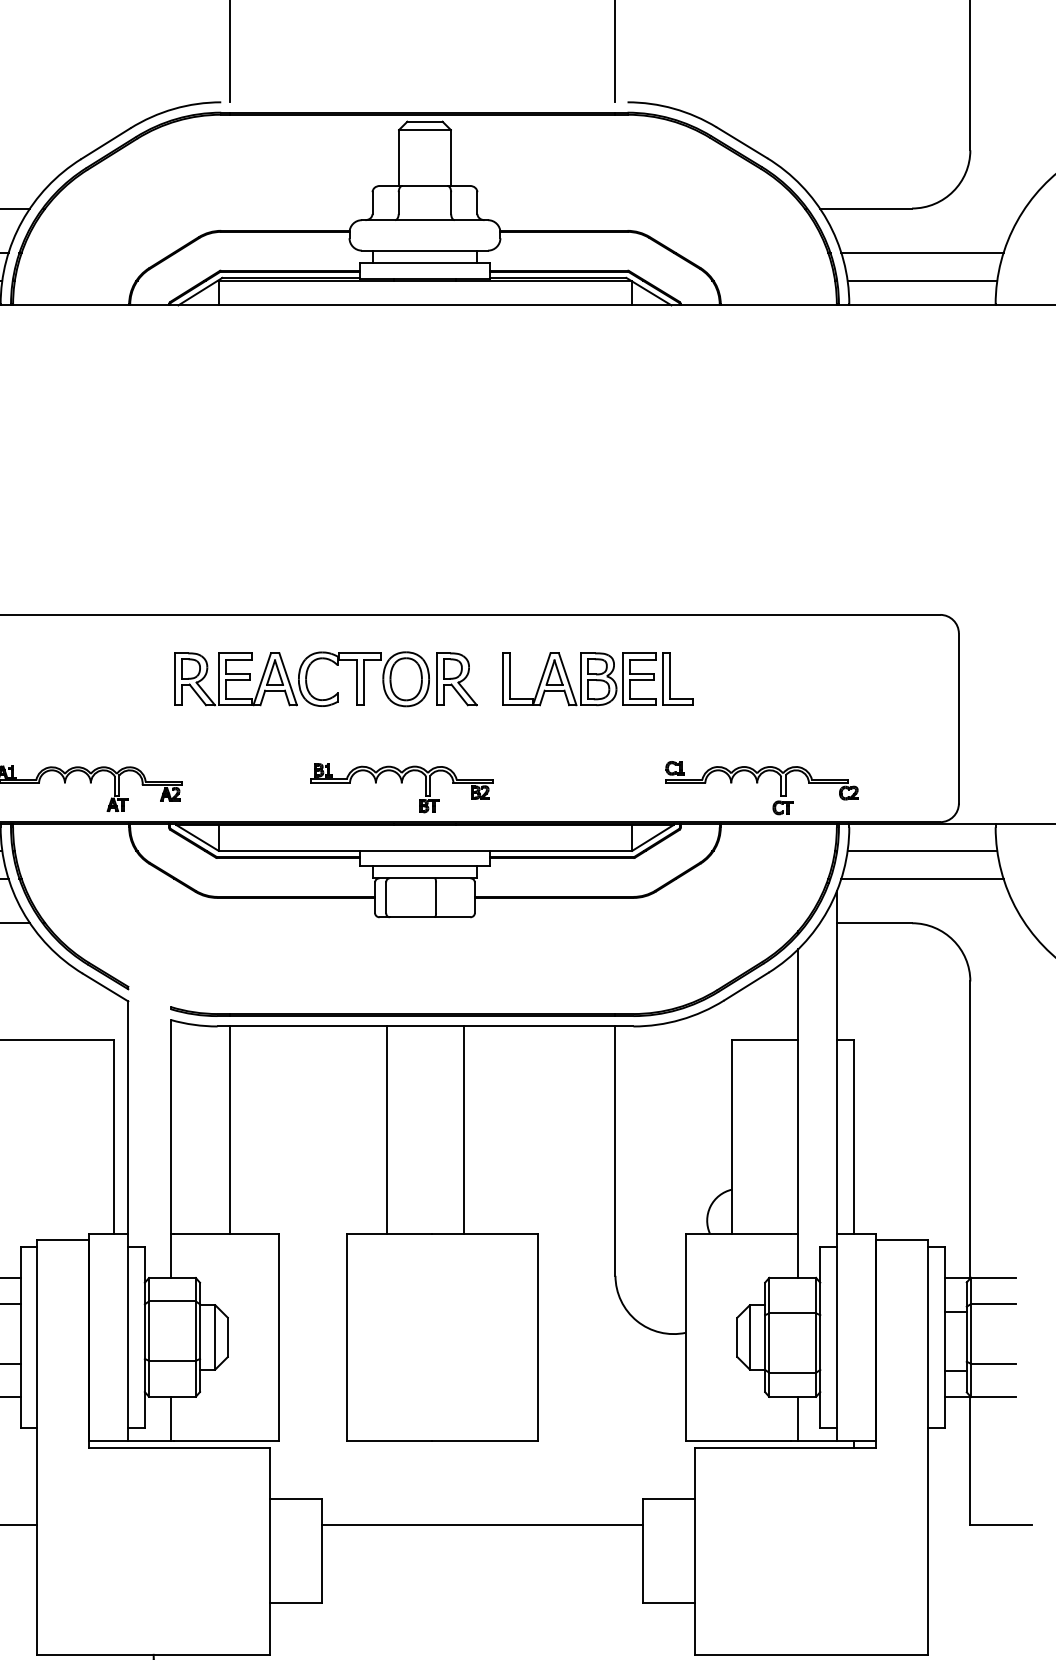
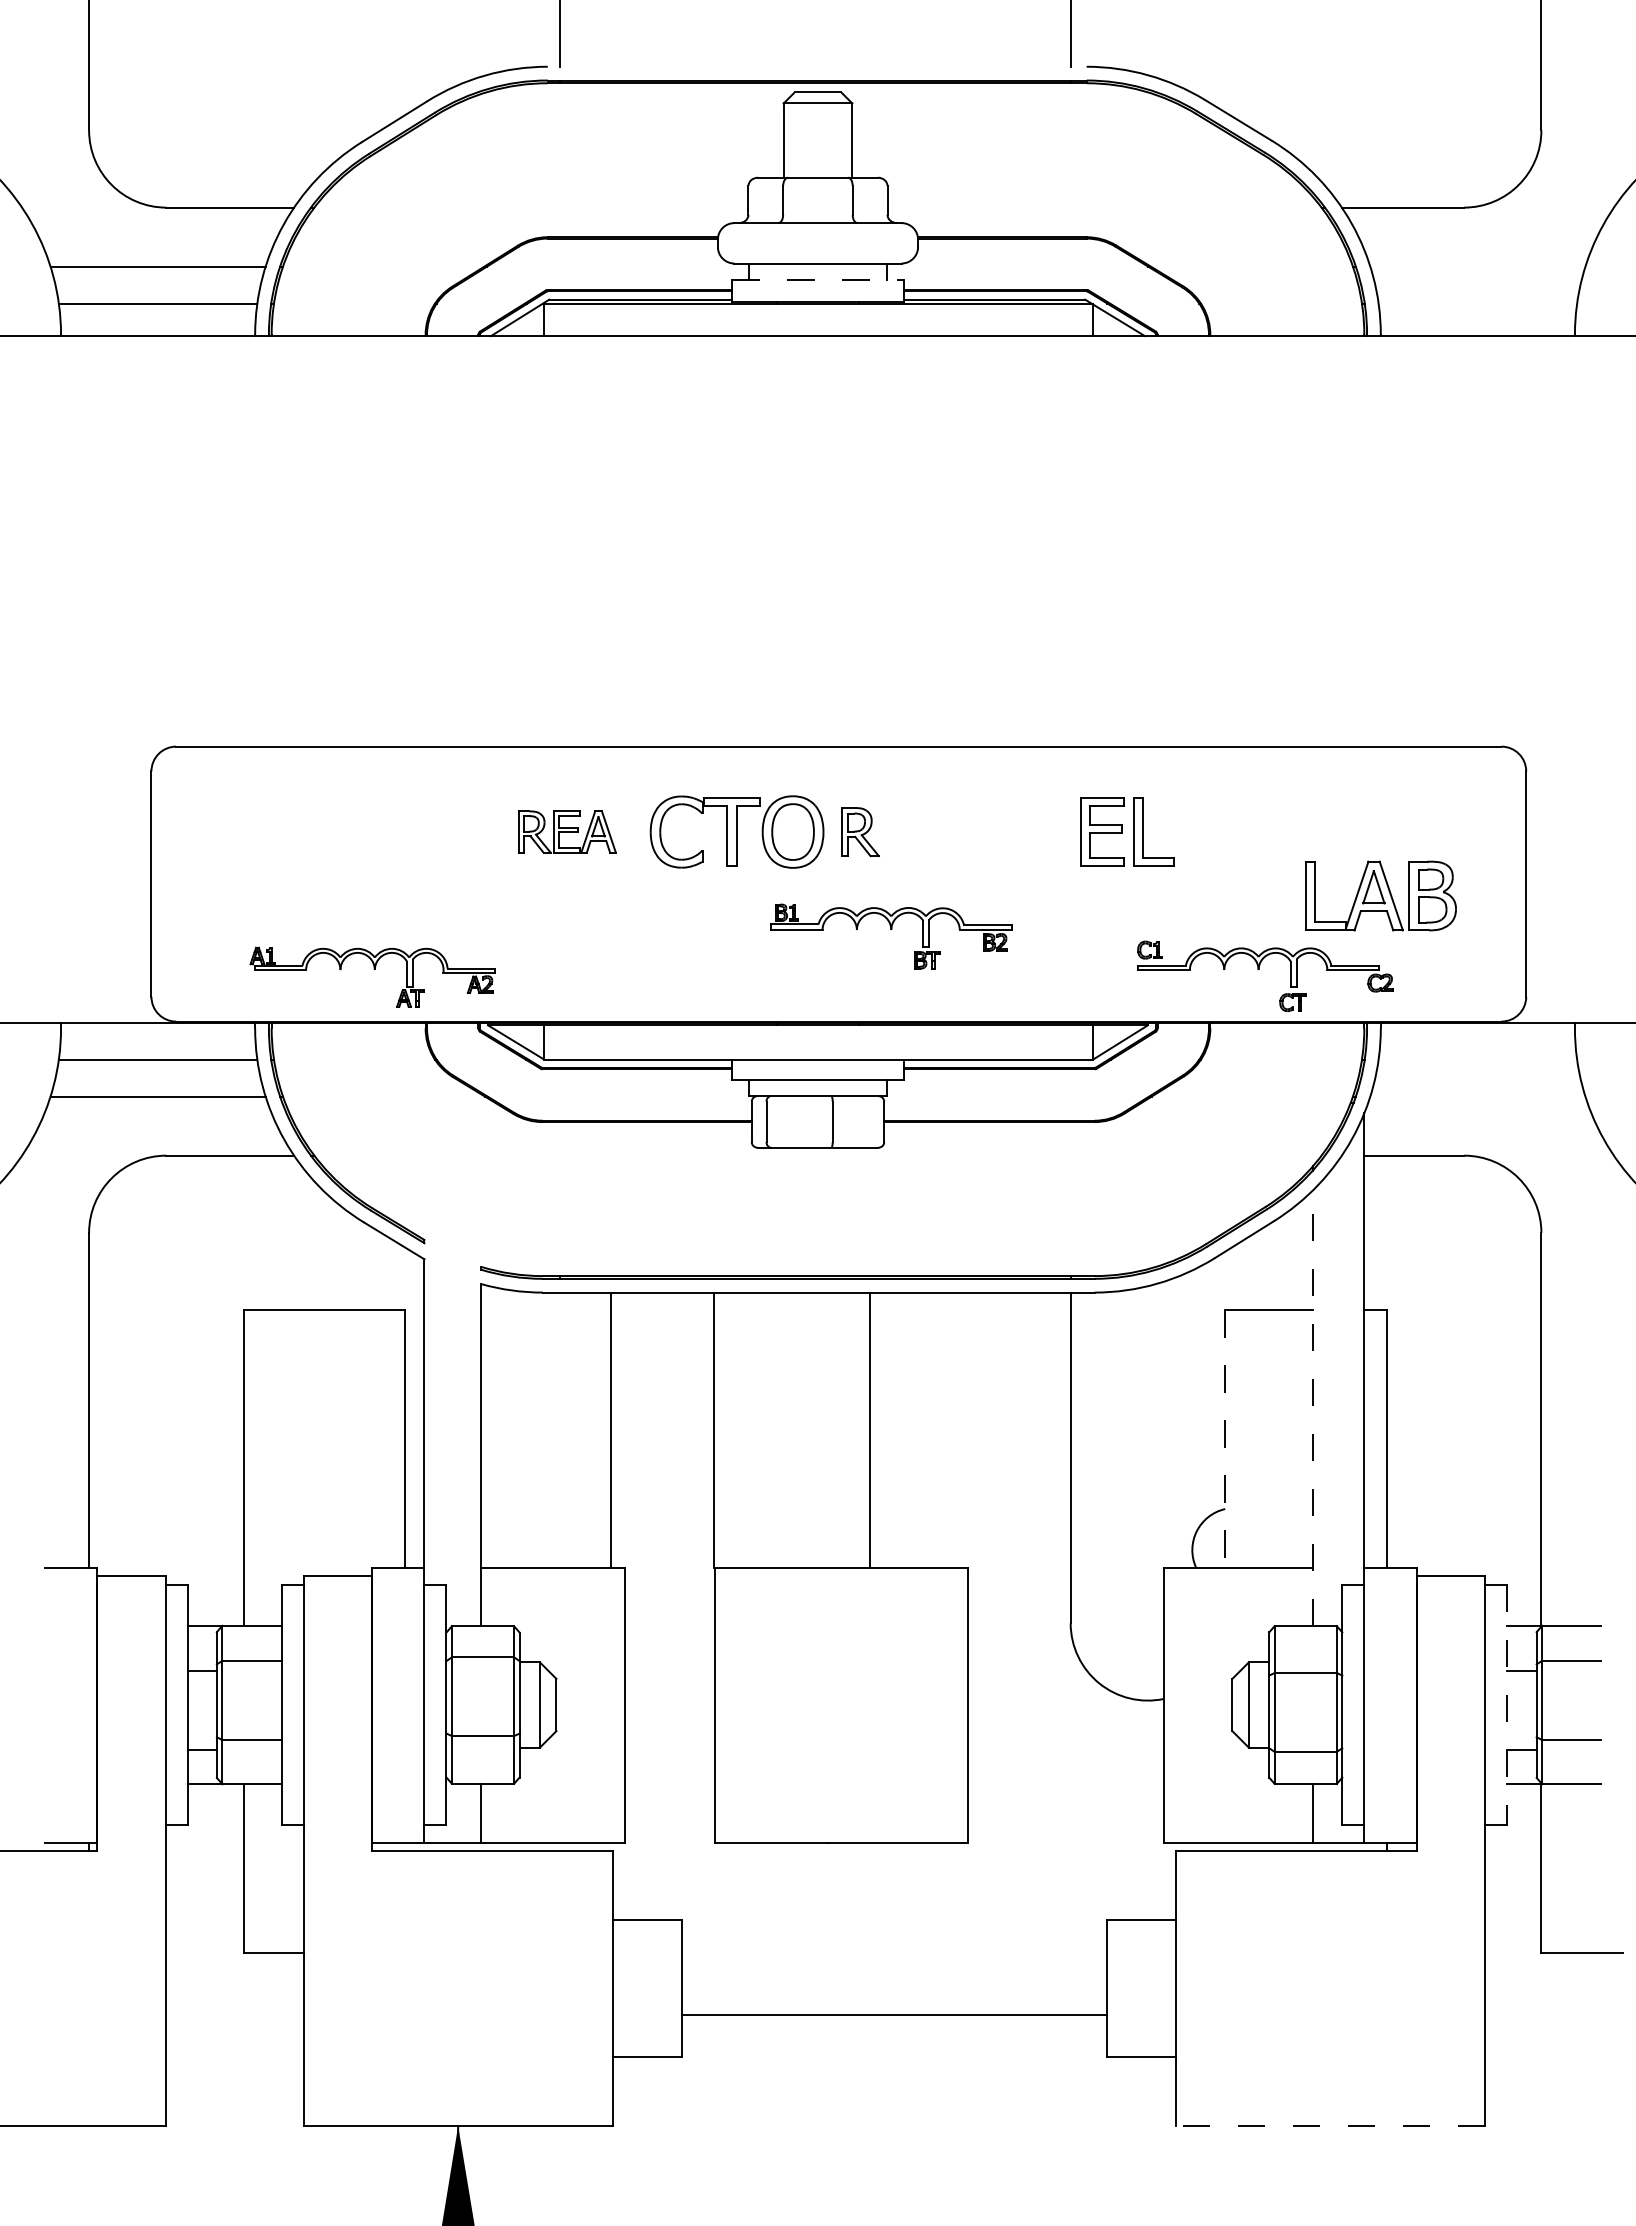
line: (922, 252) -> (1477, 266), removed
line: (424, 262) -> (817, 279), solid -> dashed
line: (922, 280) -> (1477, 303), removed
part: (236, 678) -> (567, 831), size x0.6
part: (457, 678) -> (860, 831), size x0.7
part: (559, 678) -> (1380, 895), moved
part: (401, 782) -> (891, 929), moved
line: (922, 850) -> (1477, 1059), removed
line: (922, 878) -> (1477, 1096), removed
line: (797, 1113) -> (1312, 1408), solid -> dashed
line: (230, 1129) -> (610, 1429), moved
line: (386, 1129) -> (714, 1429), moved
line: (732, 1136) -> (1225, 1438), solid -> dashed
line: (944, 1337) -> (1507, 1705), solid -> dashed
line: (482, 1524) -> (894, 2015), moved
line: (811, 1655) -> (1330, 2126), solid -> dashed

